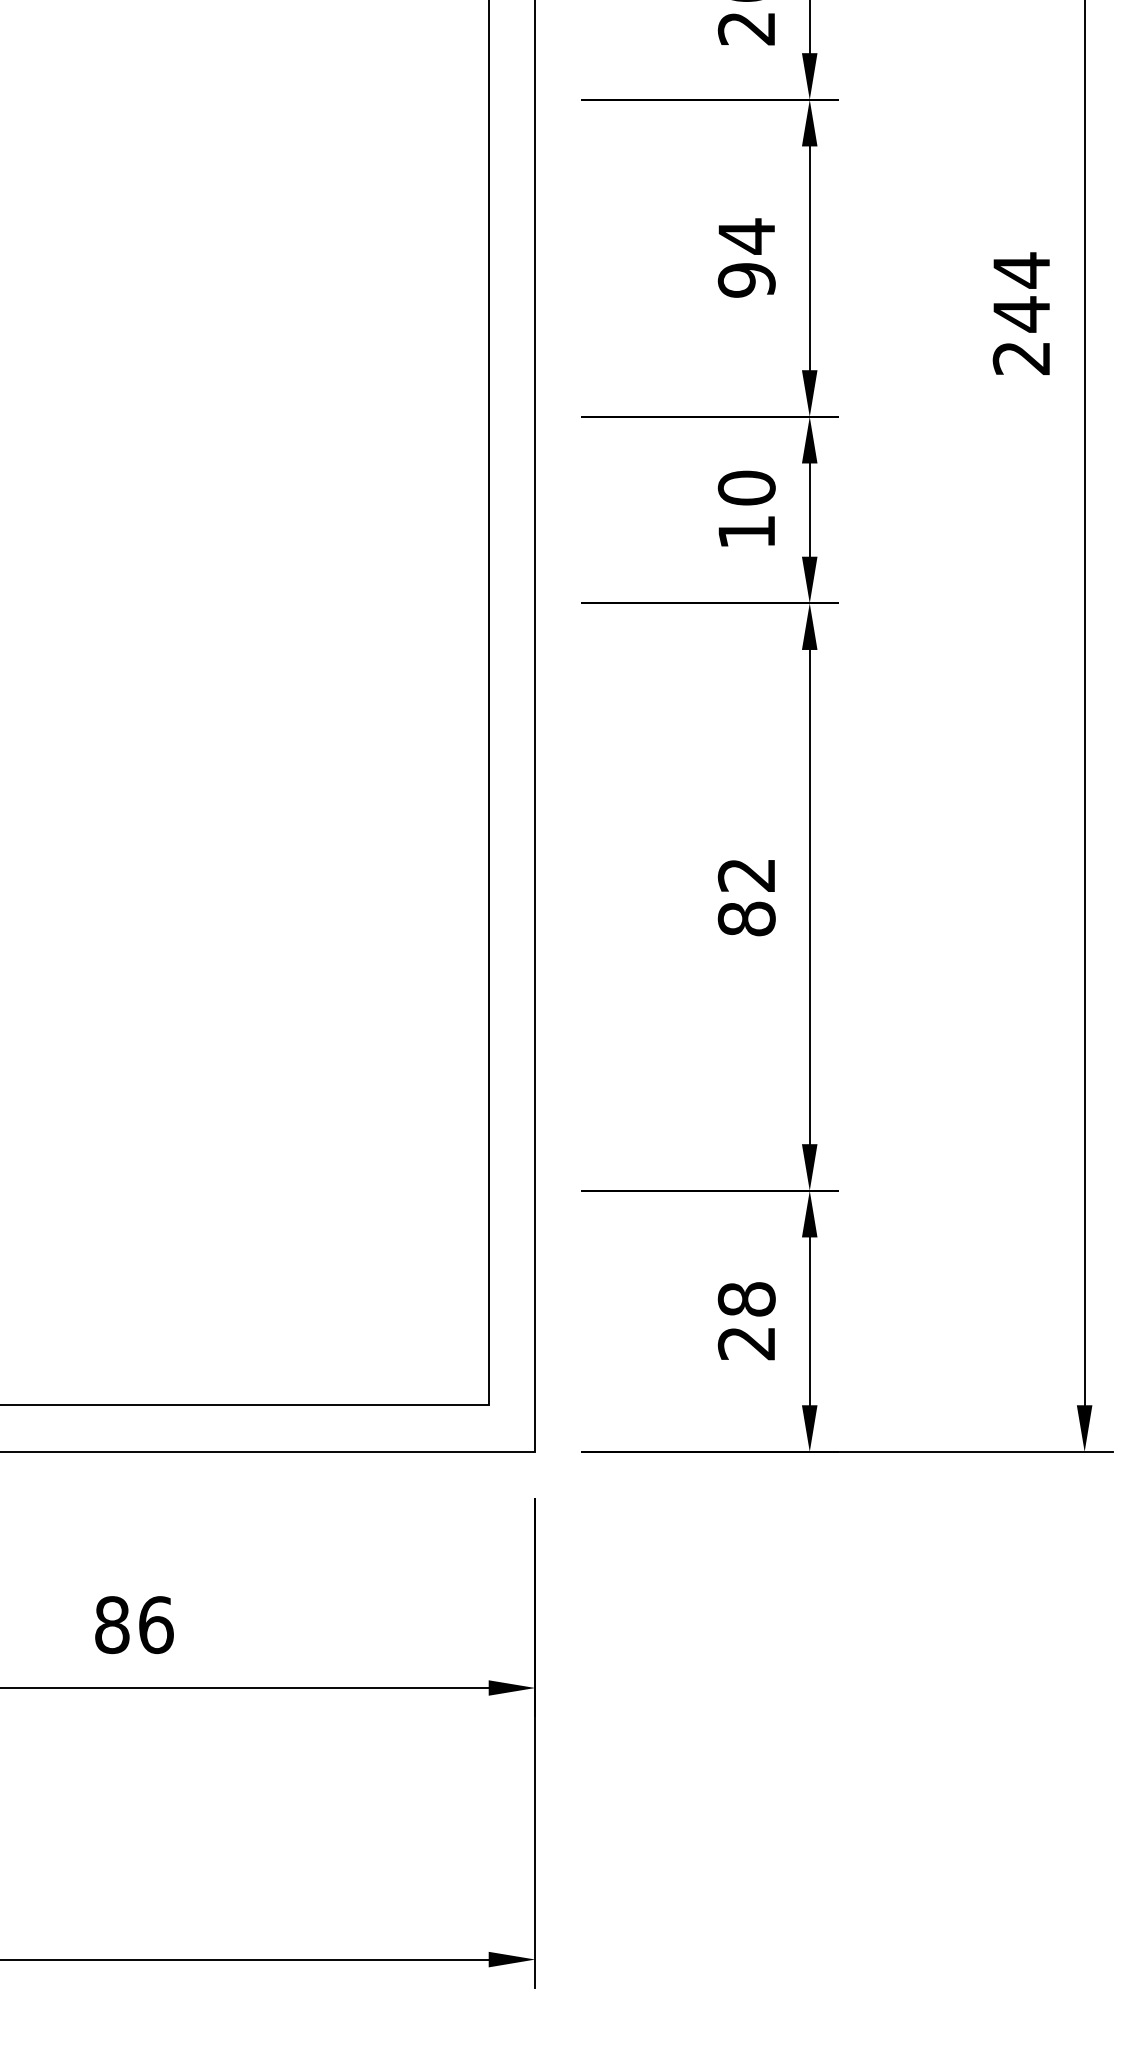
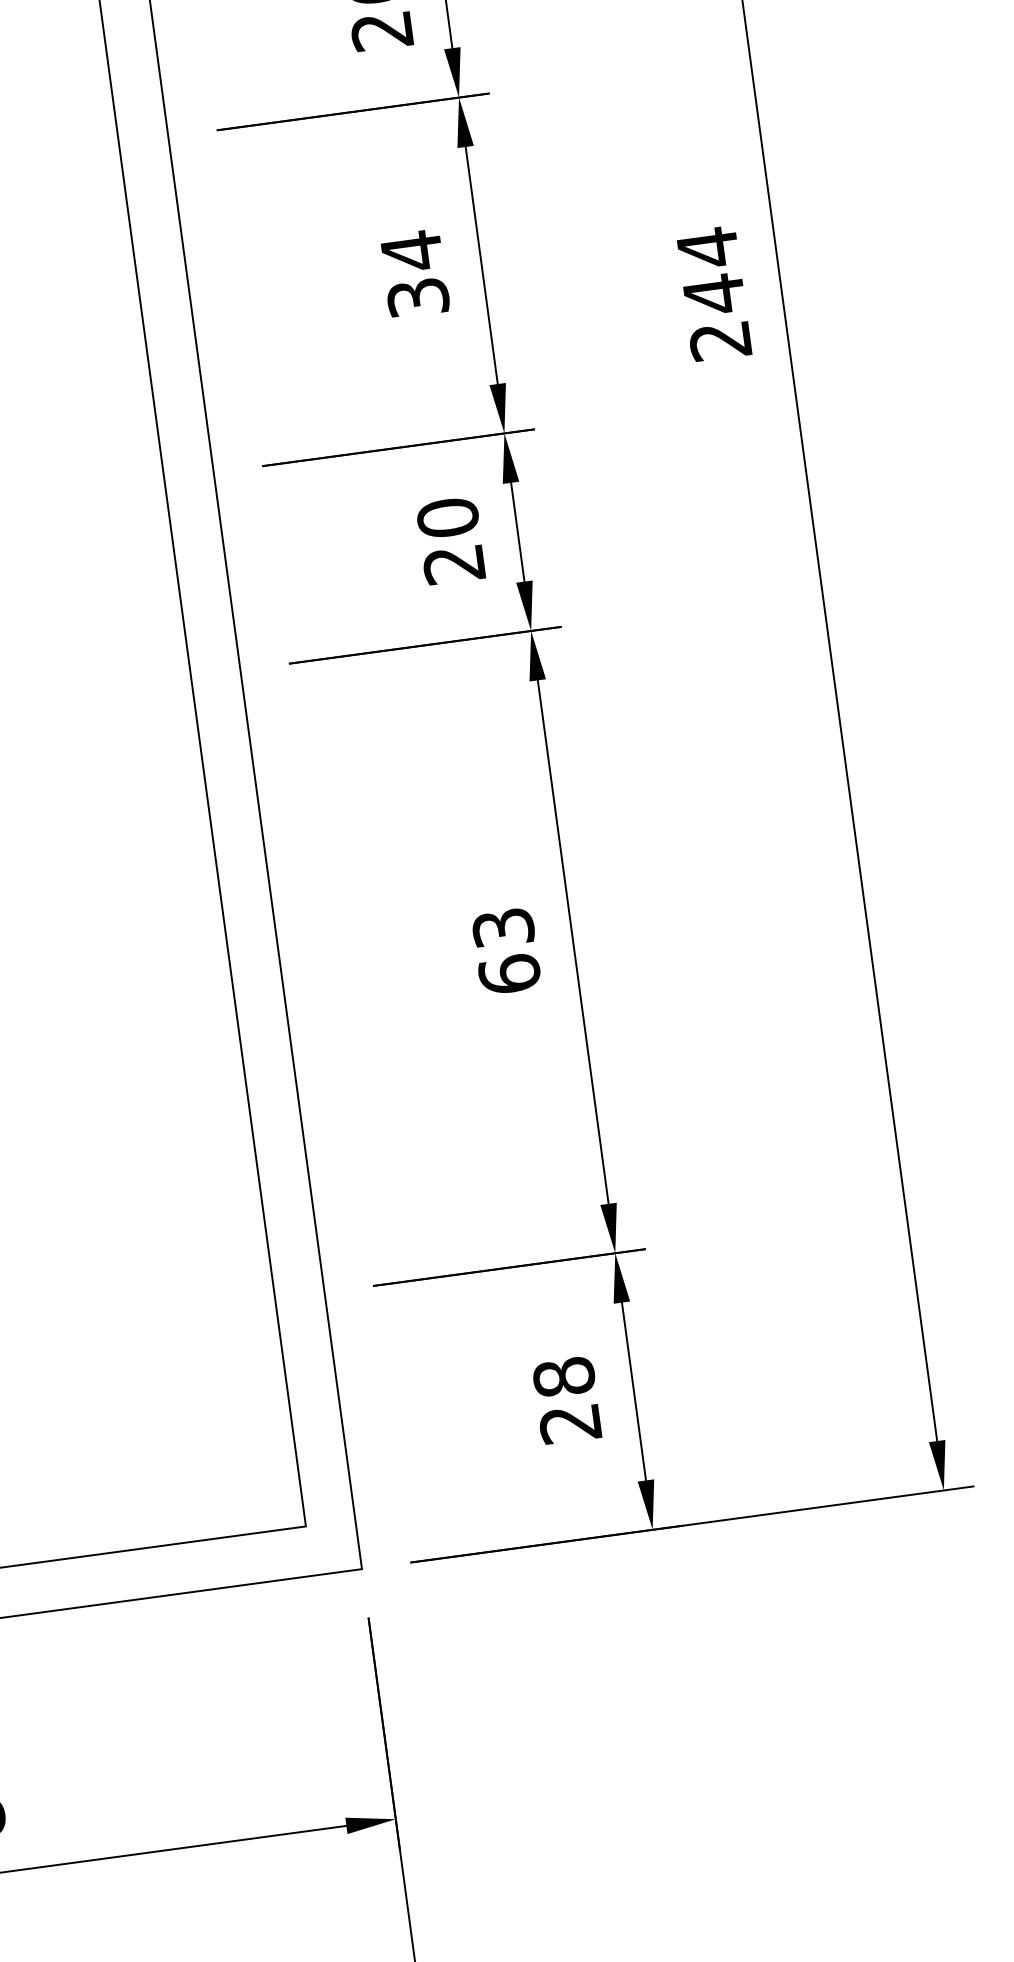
text: (746, 280) -> (417, 298), 94 -> 34
text: (745, 532) -> (452, 565), 10 -> 20
text: (746, 897) -> (506, 951), 82 -> 63

